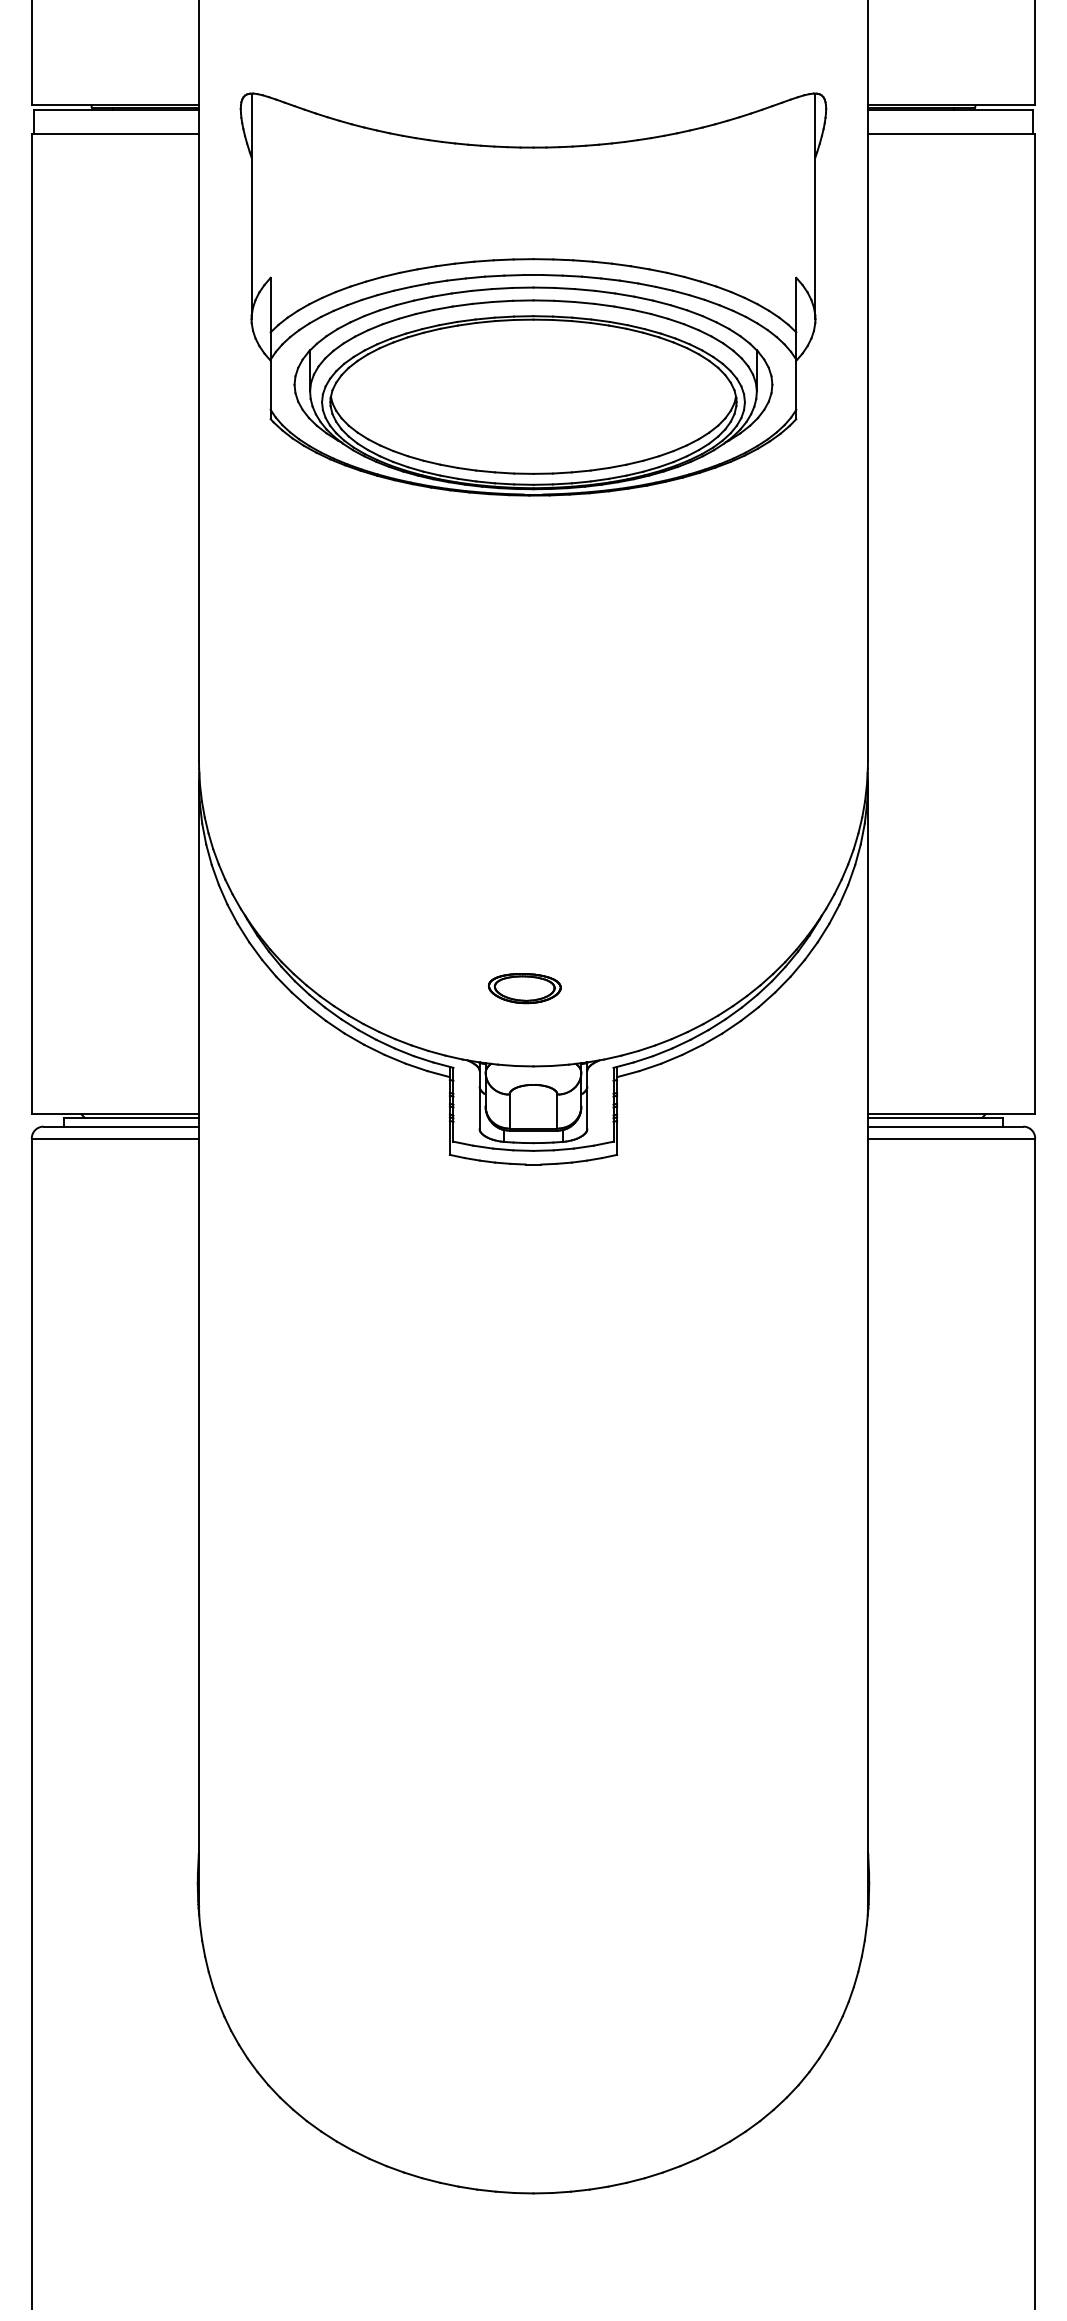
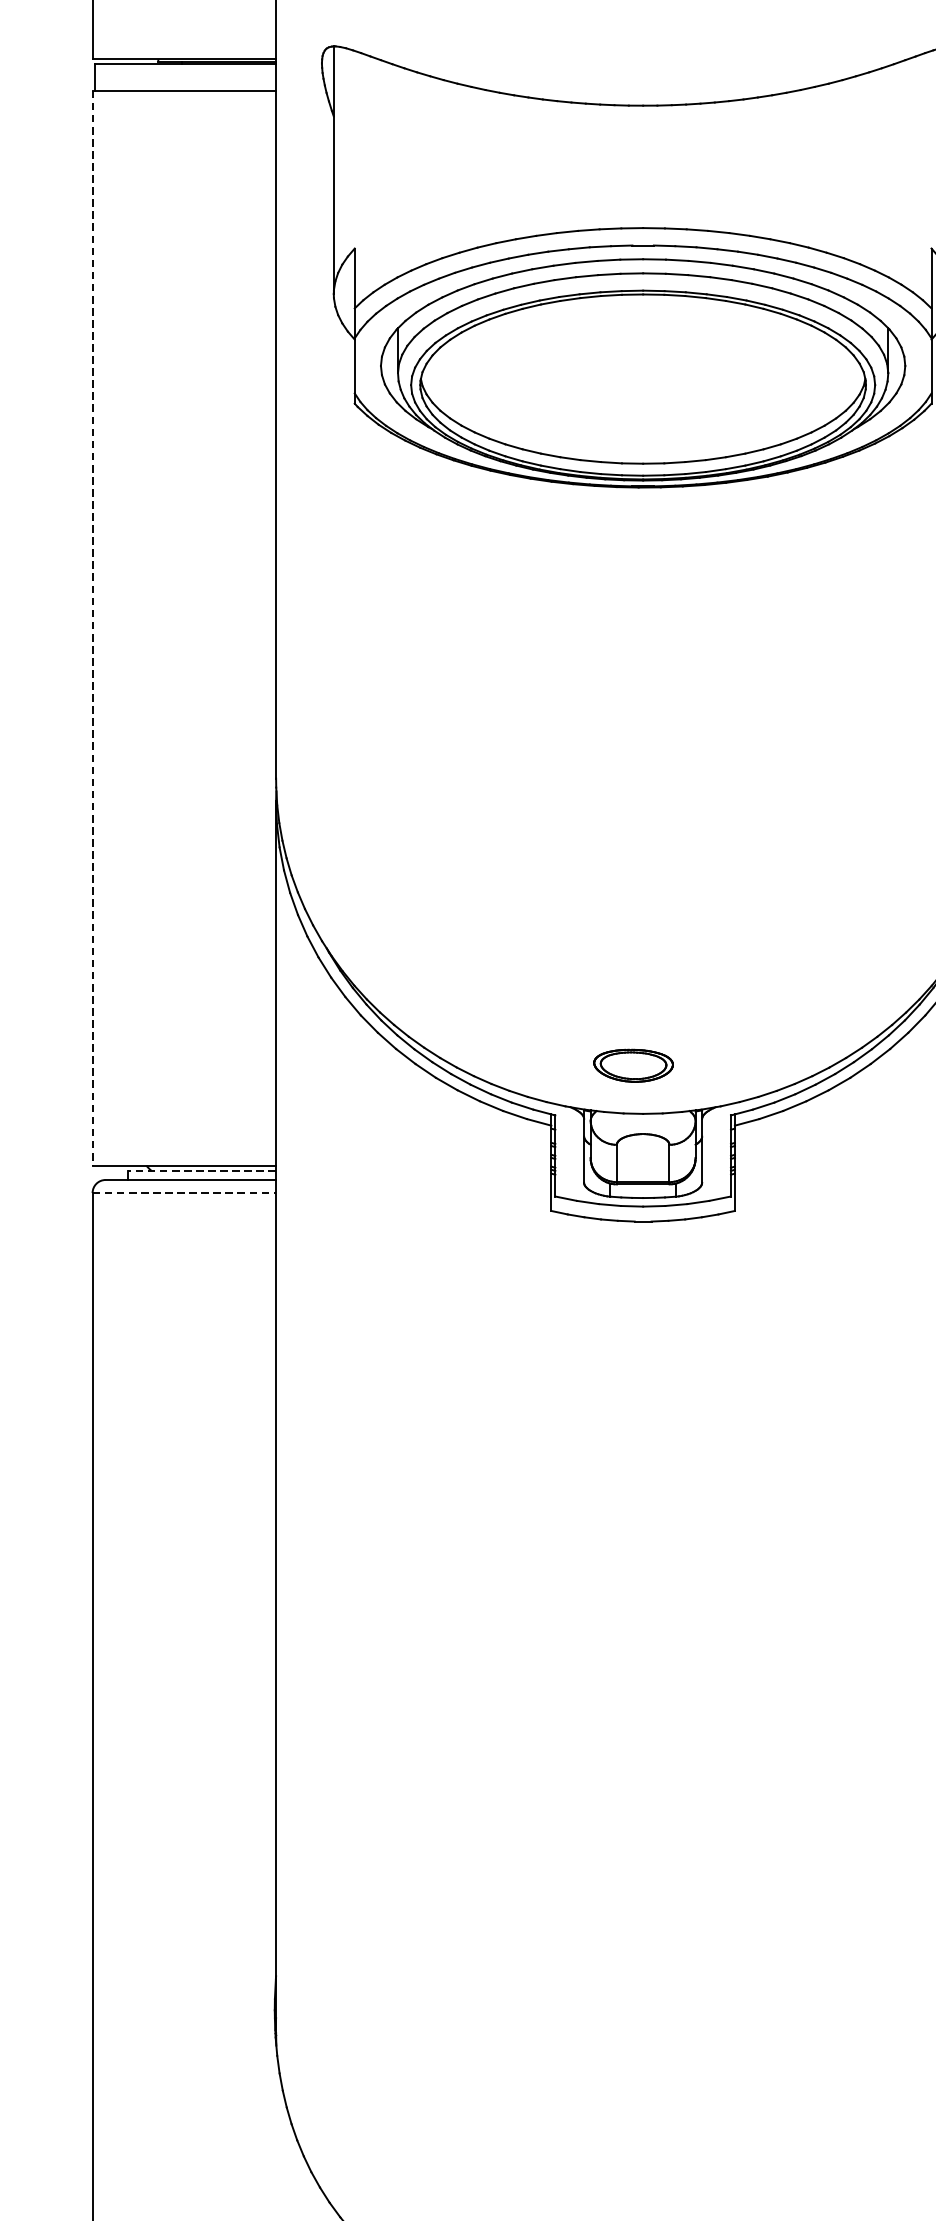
line: (31, 623) -> (92, 627), solid -> dashed
part: (524, 988) -> (633, 1065), moved
line: (131, 1118) -> (202, 1171), solid -> dashed
line: (115, 1138) -> (184, 1192), solid -> dashed

